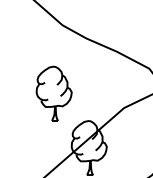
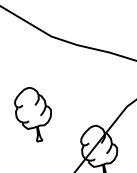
part: (53, 93) -> (33, 114), moved

